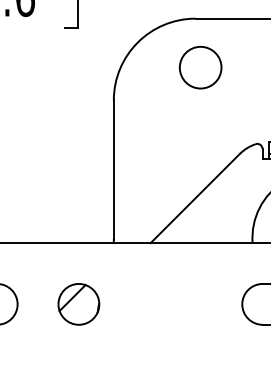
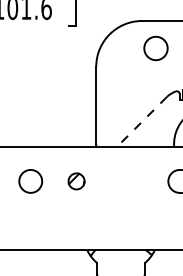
circle: (199, 67) -> (155, 48), moved
line: (194, 199) -> (141, 122), solid -> dashed
part: (78, 304) -> (76, 181), size x0.7

